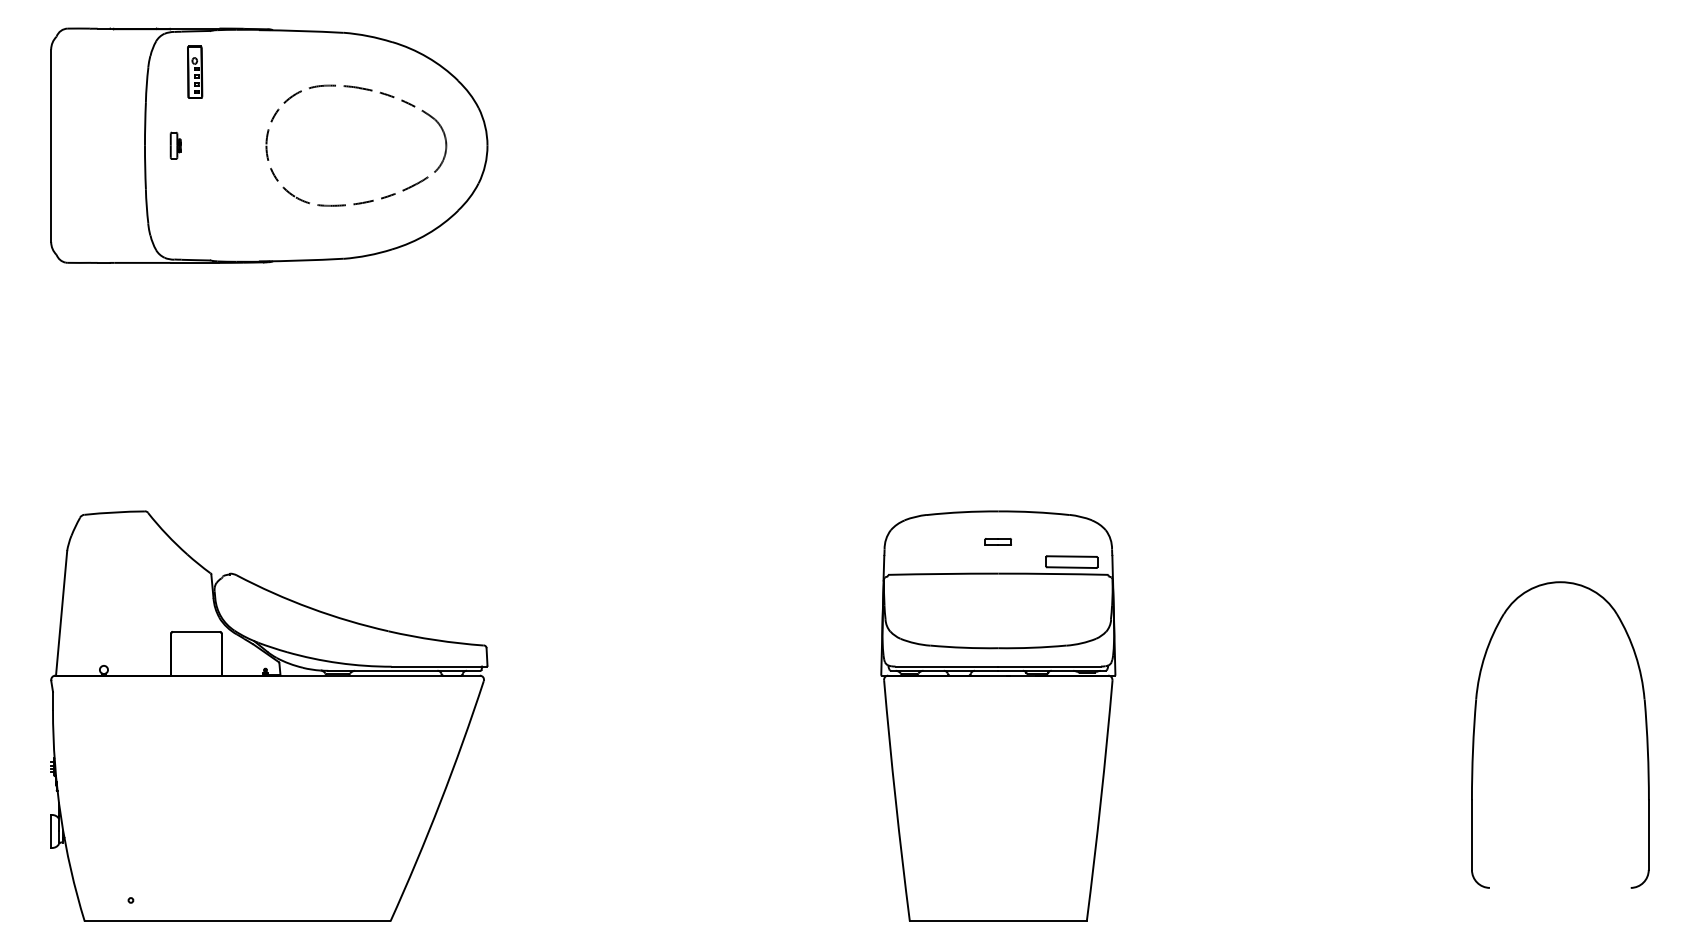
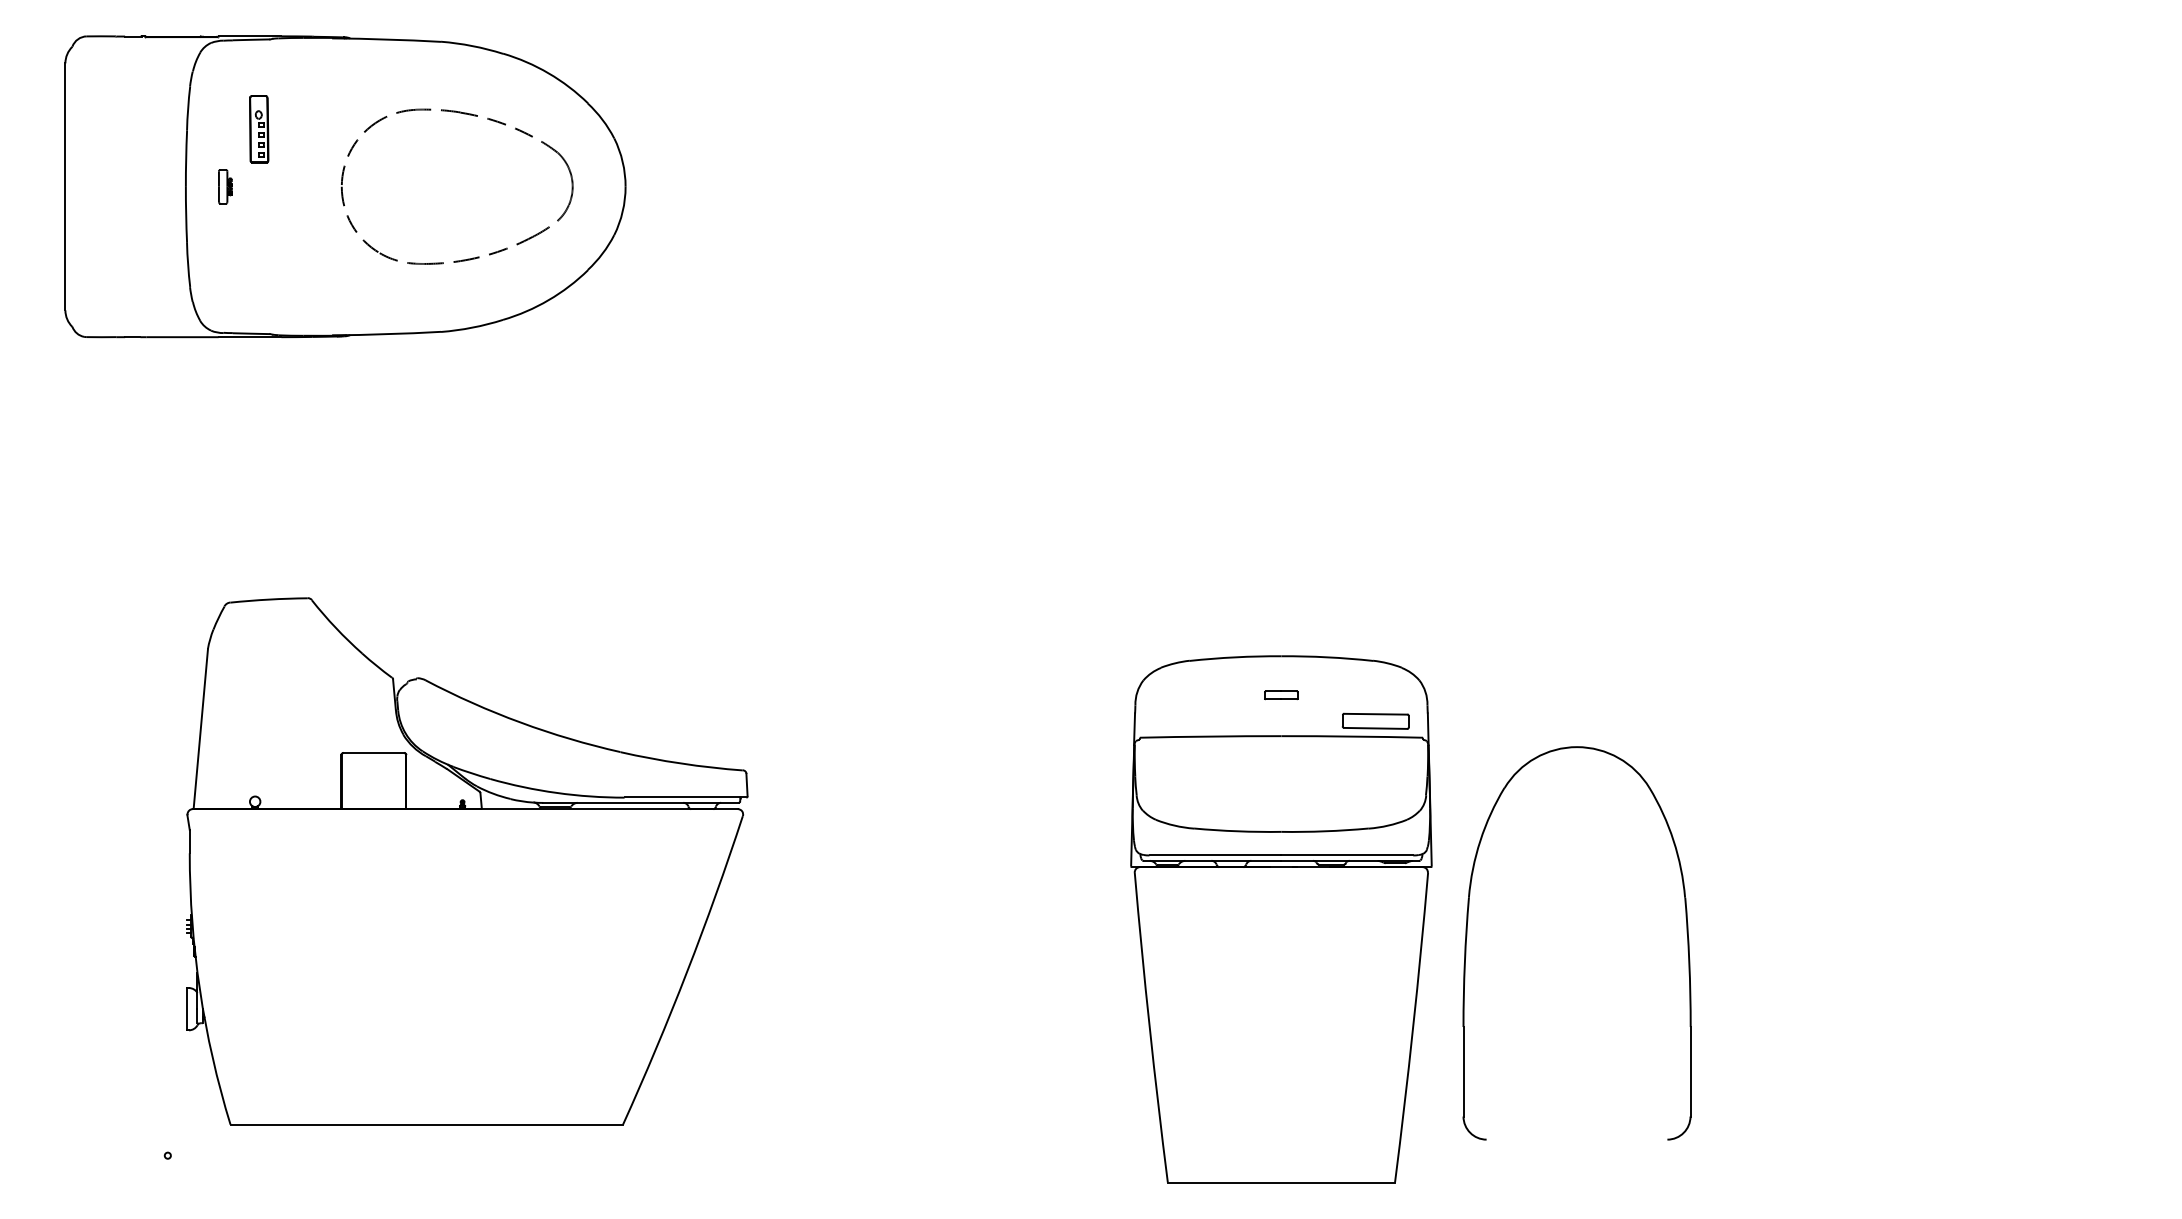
part: (195, 72) -> (259, 129), moved
part: (269, 716) -> (467, 861), moved
part: (1475, 730) -> (1467, 937), moved

